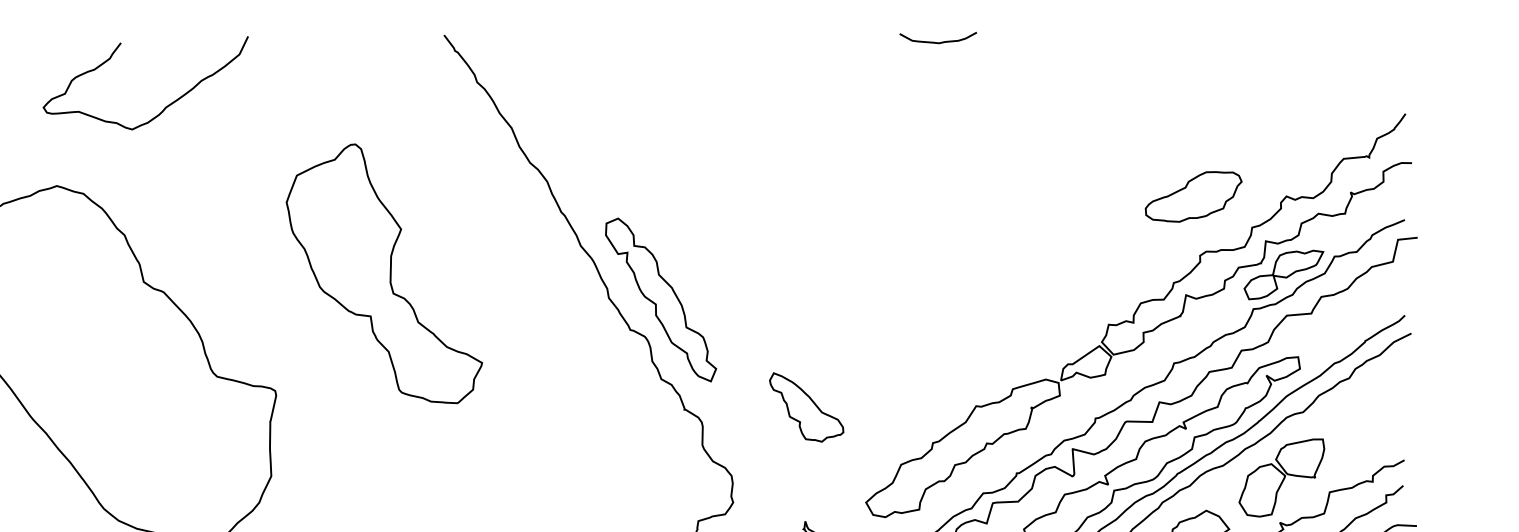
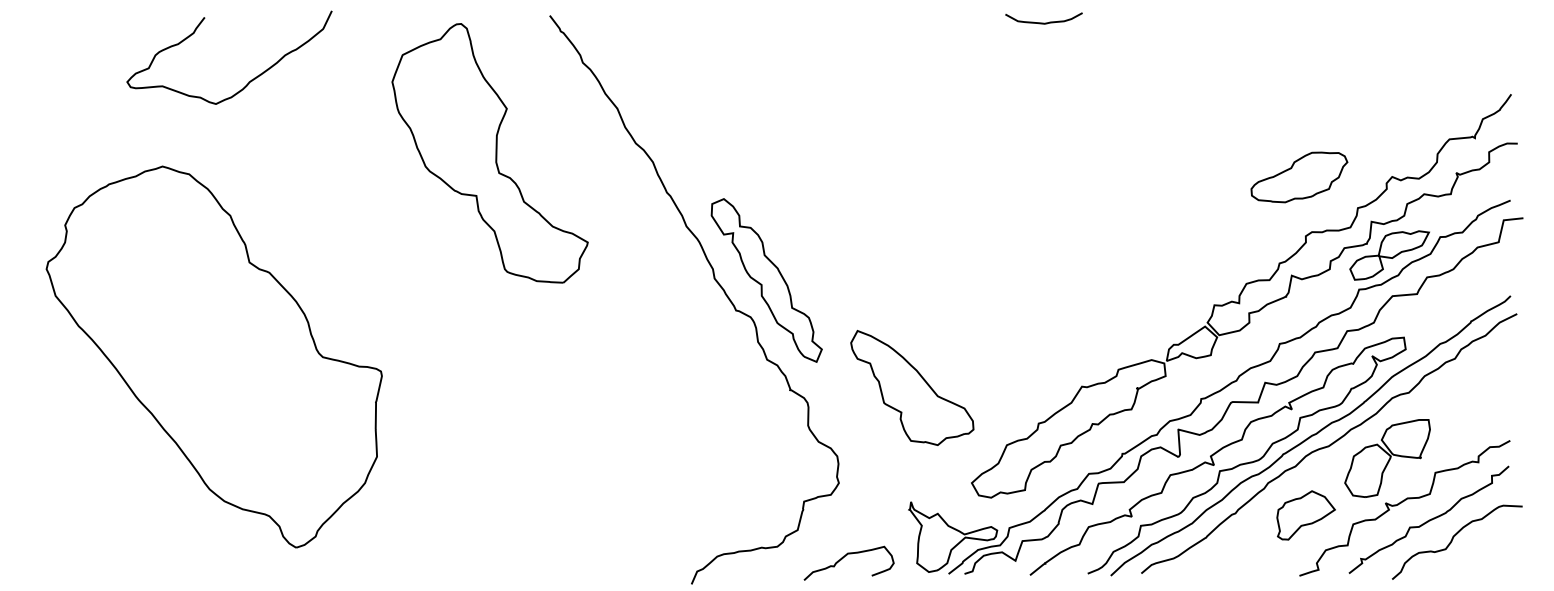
curve: (164, 106) -> (248, 81), moved
part: (383, 273) -> (489, 153), moved
part: (806, 406) -> (912, 387), size x1.67

